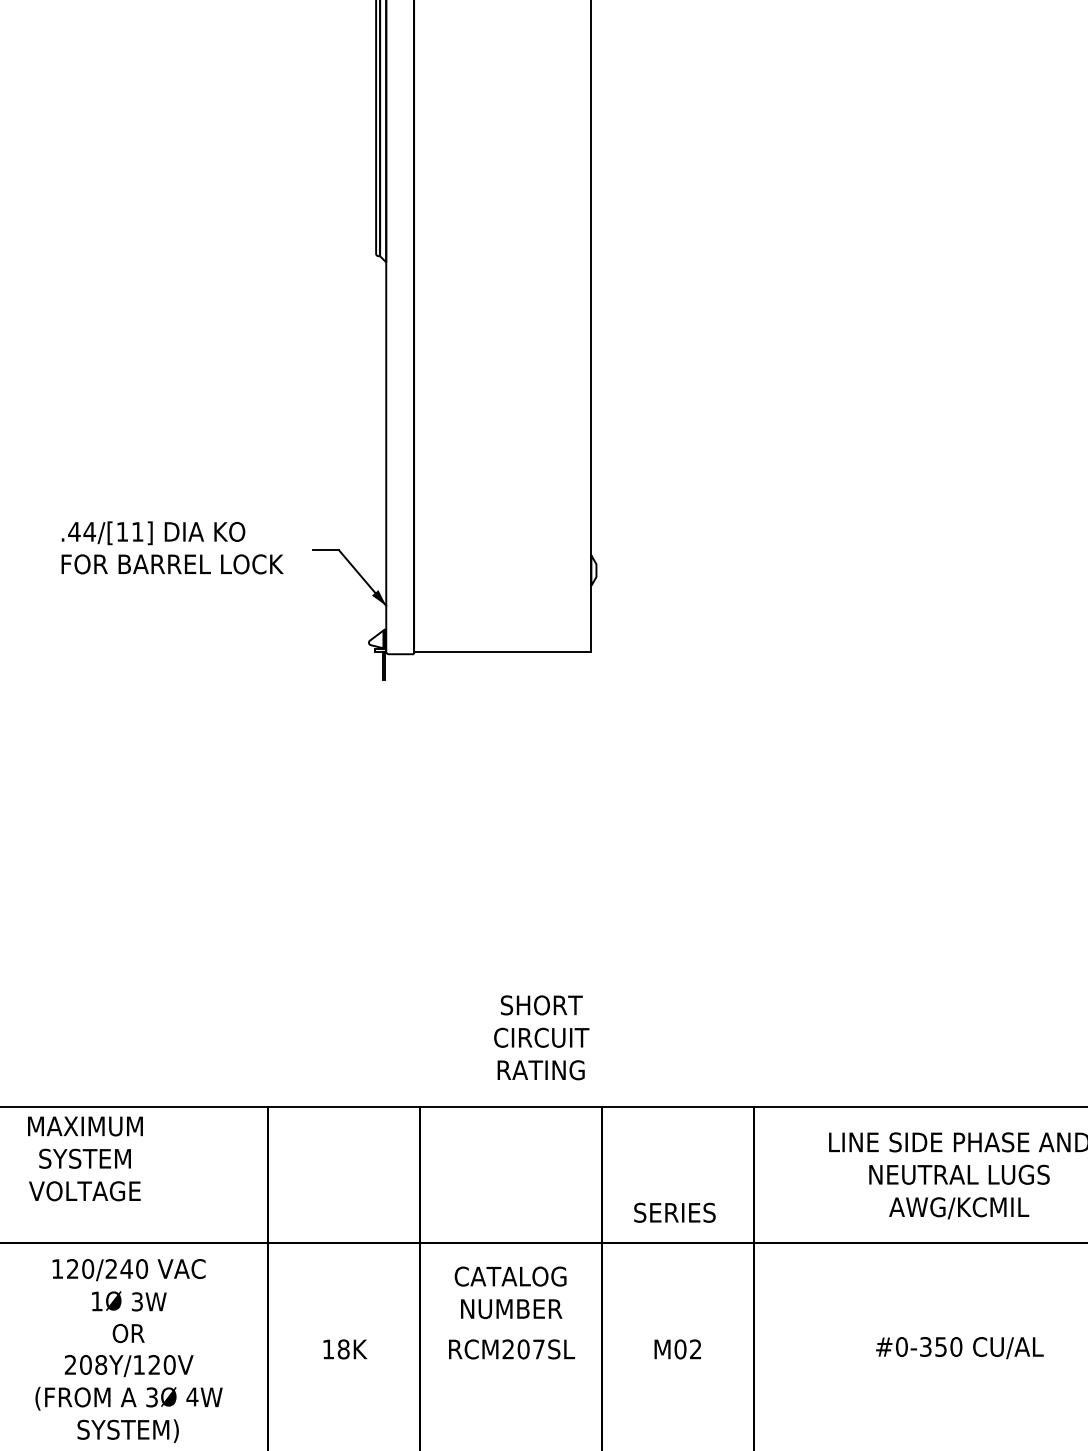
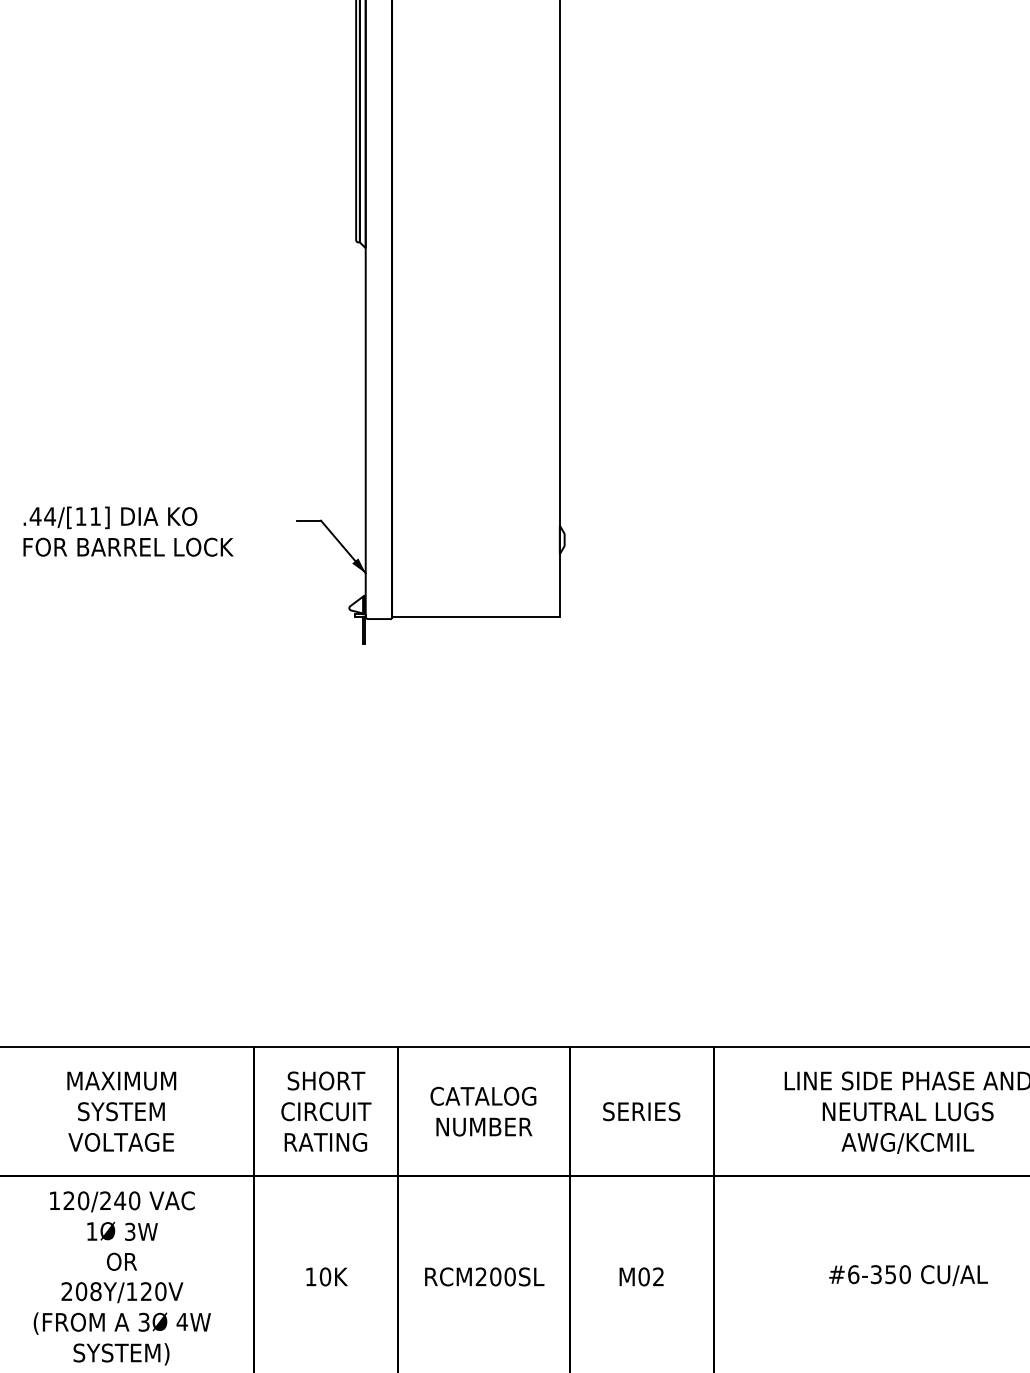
text: (172, 547) -> (128, 531), moved
text: (541, 1037) -> (326, 1111), moved
text: (85, 1158) -> (121, 1111), moved
text: (674, 1212) -> (641, 1111), moved
text: (510, 1292) -> (483, 1111), moved
text: (901, 1346) -> (853, 1274), #0-350 -> #6-350
text: (343, 1349) -> (325, 1276), 18K -> 10K
text: (538, 1349) -> (509, 1276), RCM207SL -> RCM200SL

